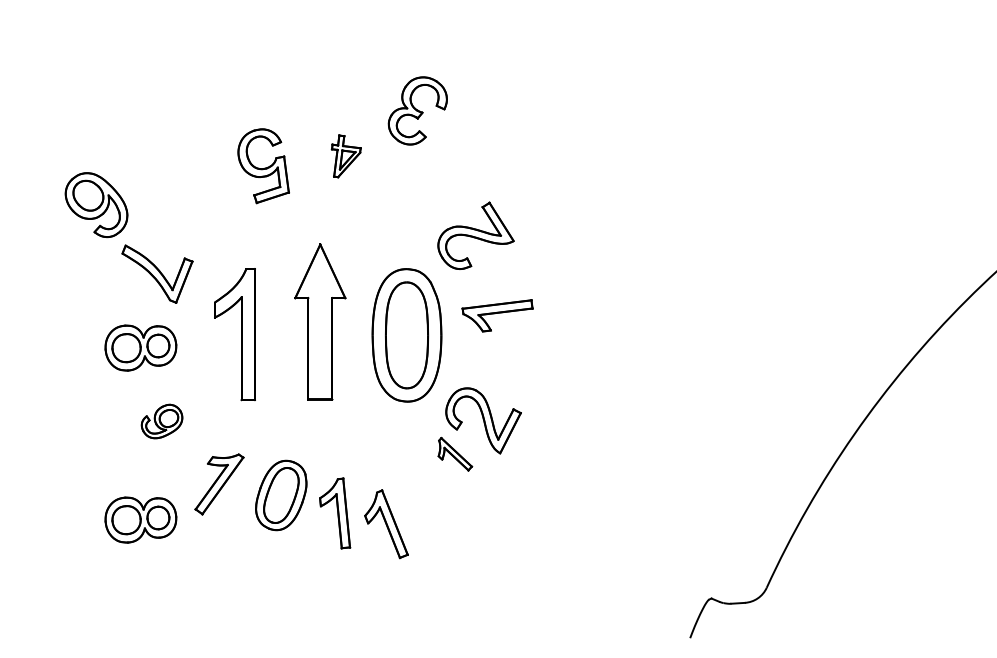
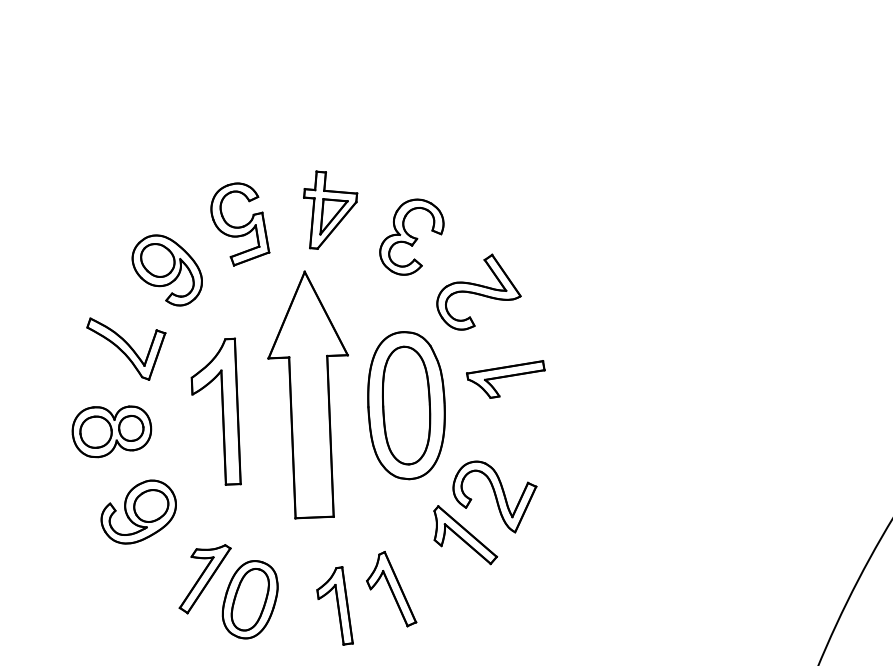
part: (417, 110) -> (411, 236), moved
part: (346, 156) -> (331, 209), size x1.67
part: (96, 205) -> (167, 270), moved
part: (320, 321) -> (309, 394), size x1.43
part: (161, 421) -> (138, 512), size x1.67
part: (455, 454) -> (465, 535), size x1.67
part: (281, 495) -> (250, 599), moved
part: (140, 519) -> (119, 621), removed
part: (386, 524) -> (391, 589), moved

